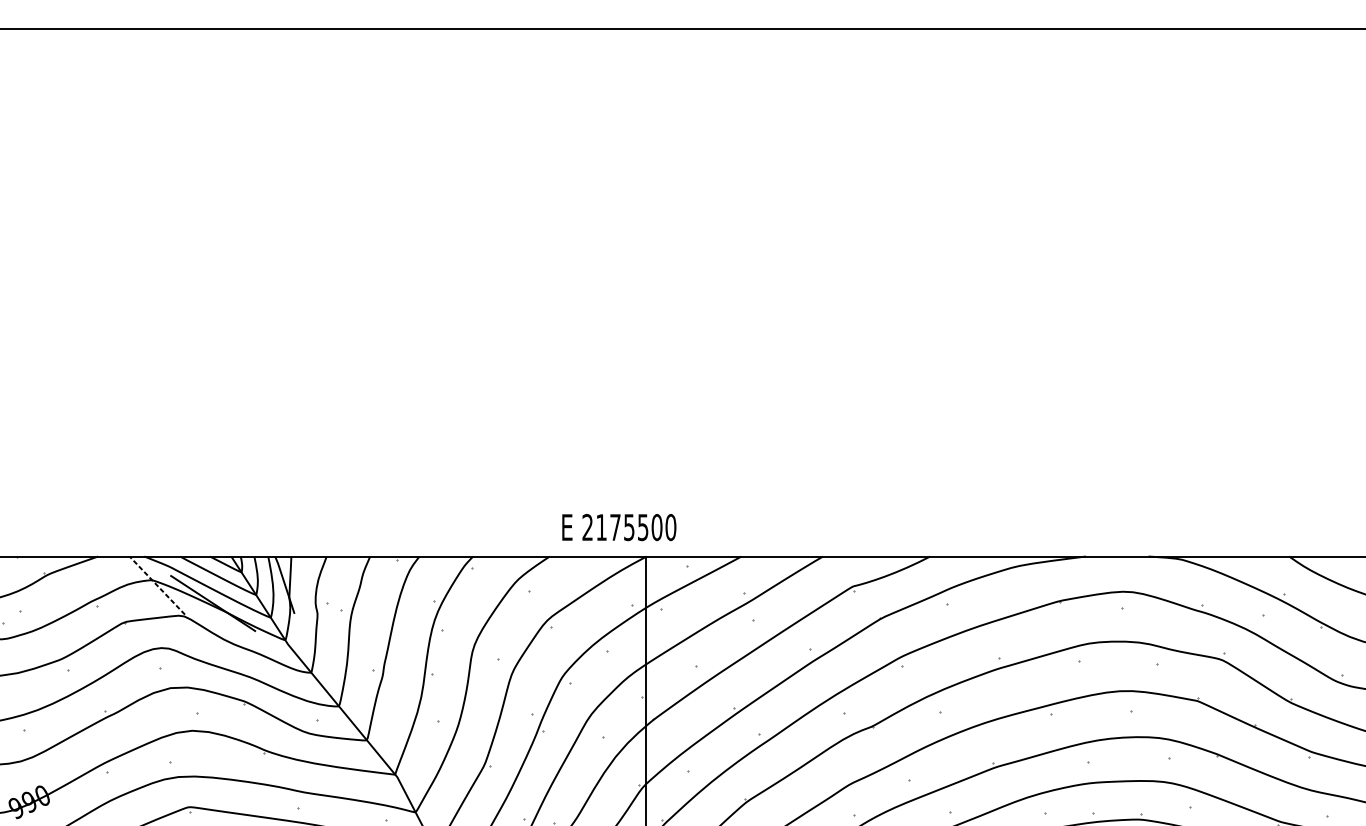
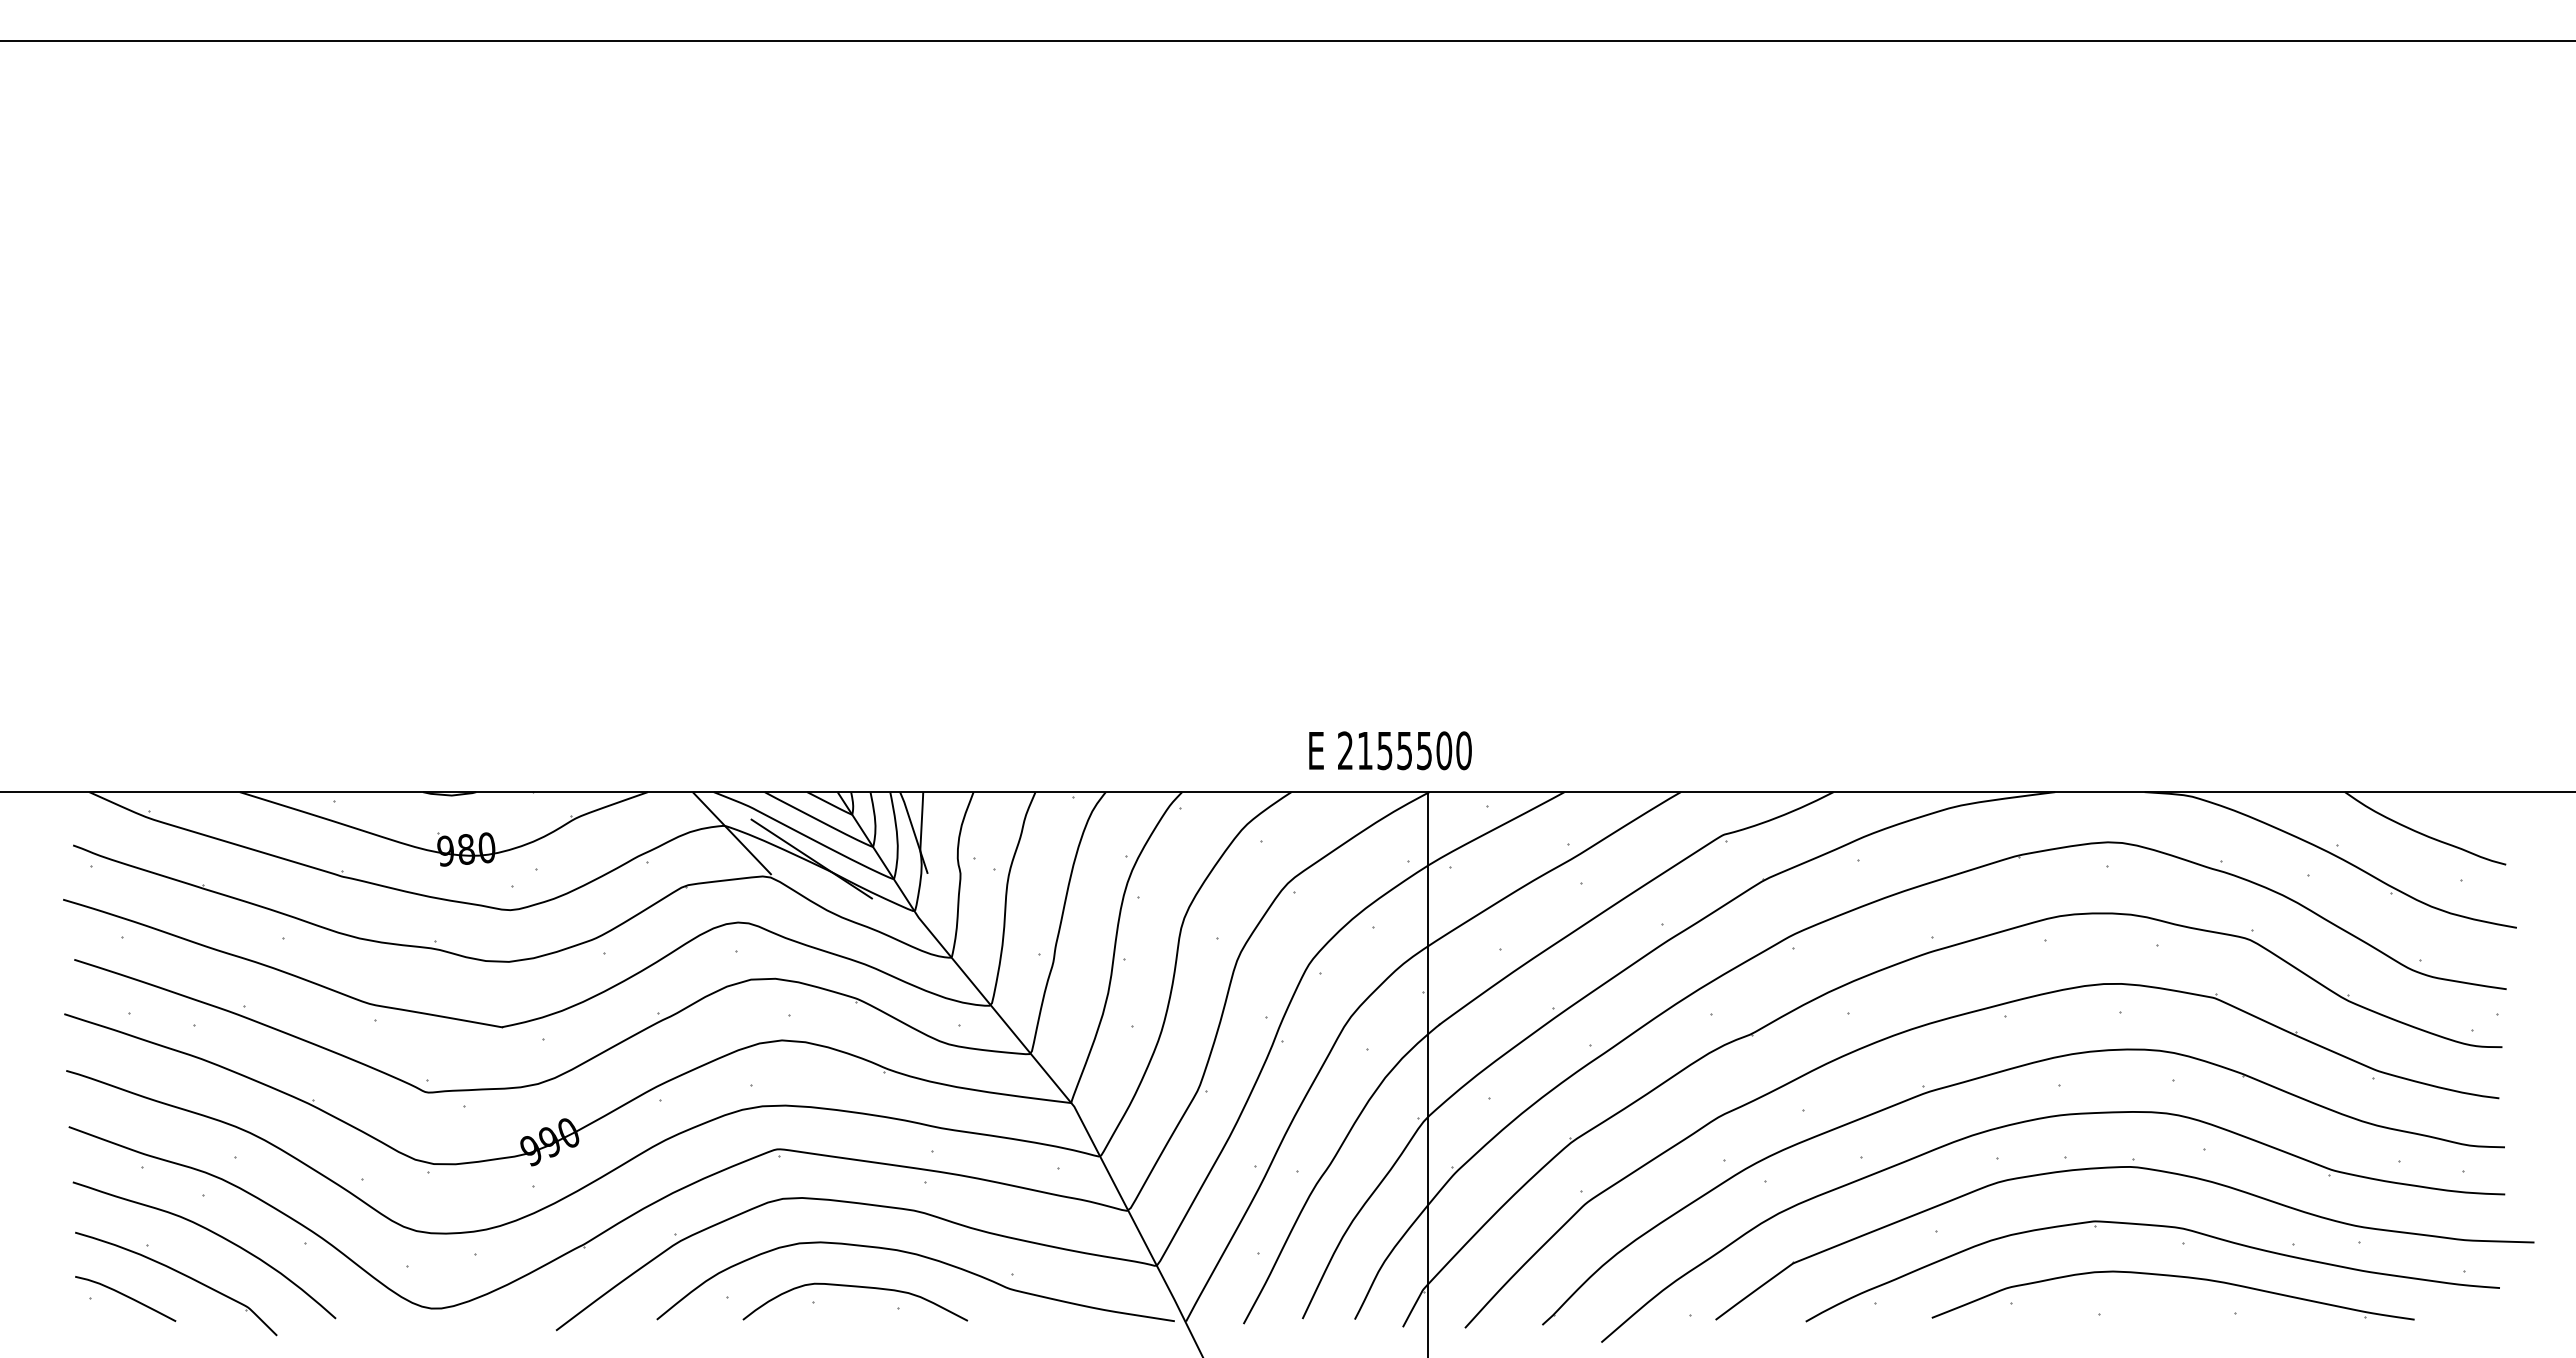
text: (615, 528) -> (1384, 751), 2175500 -> 2155500
line: (156, 584) -> (731, 832), dashed -> solid

